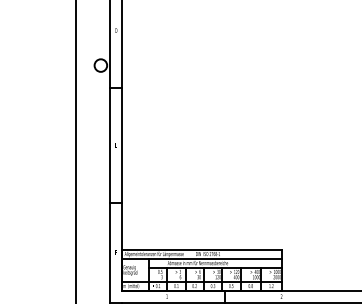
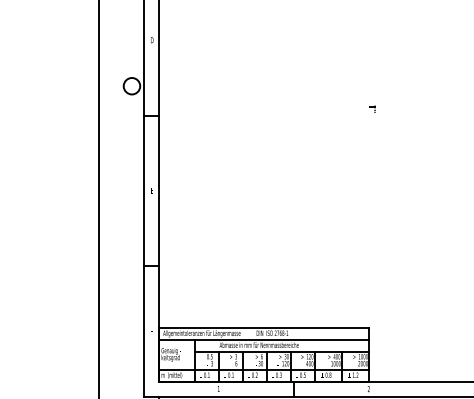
part: (284, 82) -> (372, 108), added

